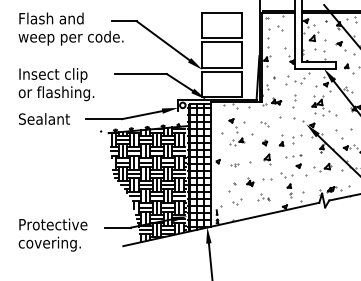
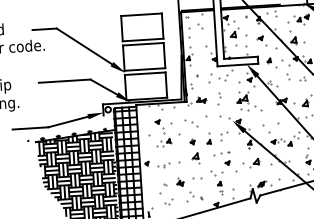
part: (264, 123) -> (190, 122), size x1.67
part: (234, 164) -> (163, 165), size x1.67
part: (263, 197) -> (194, 196), size x1.43

